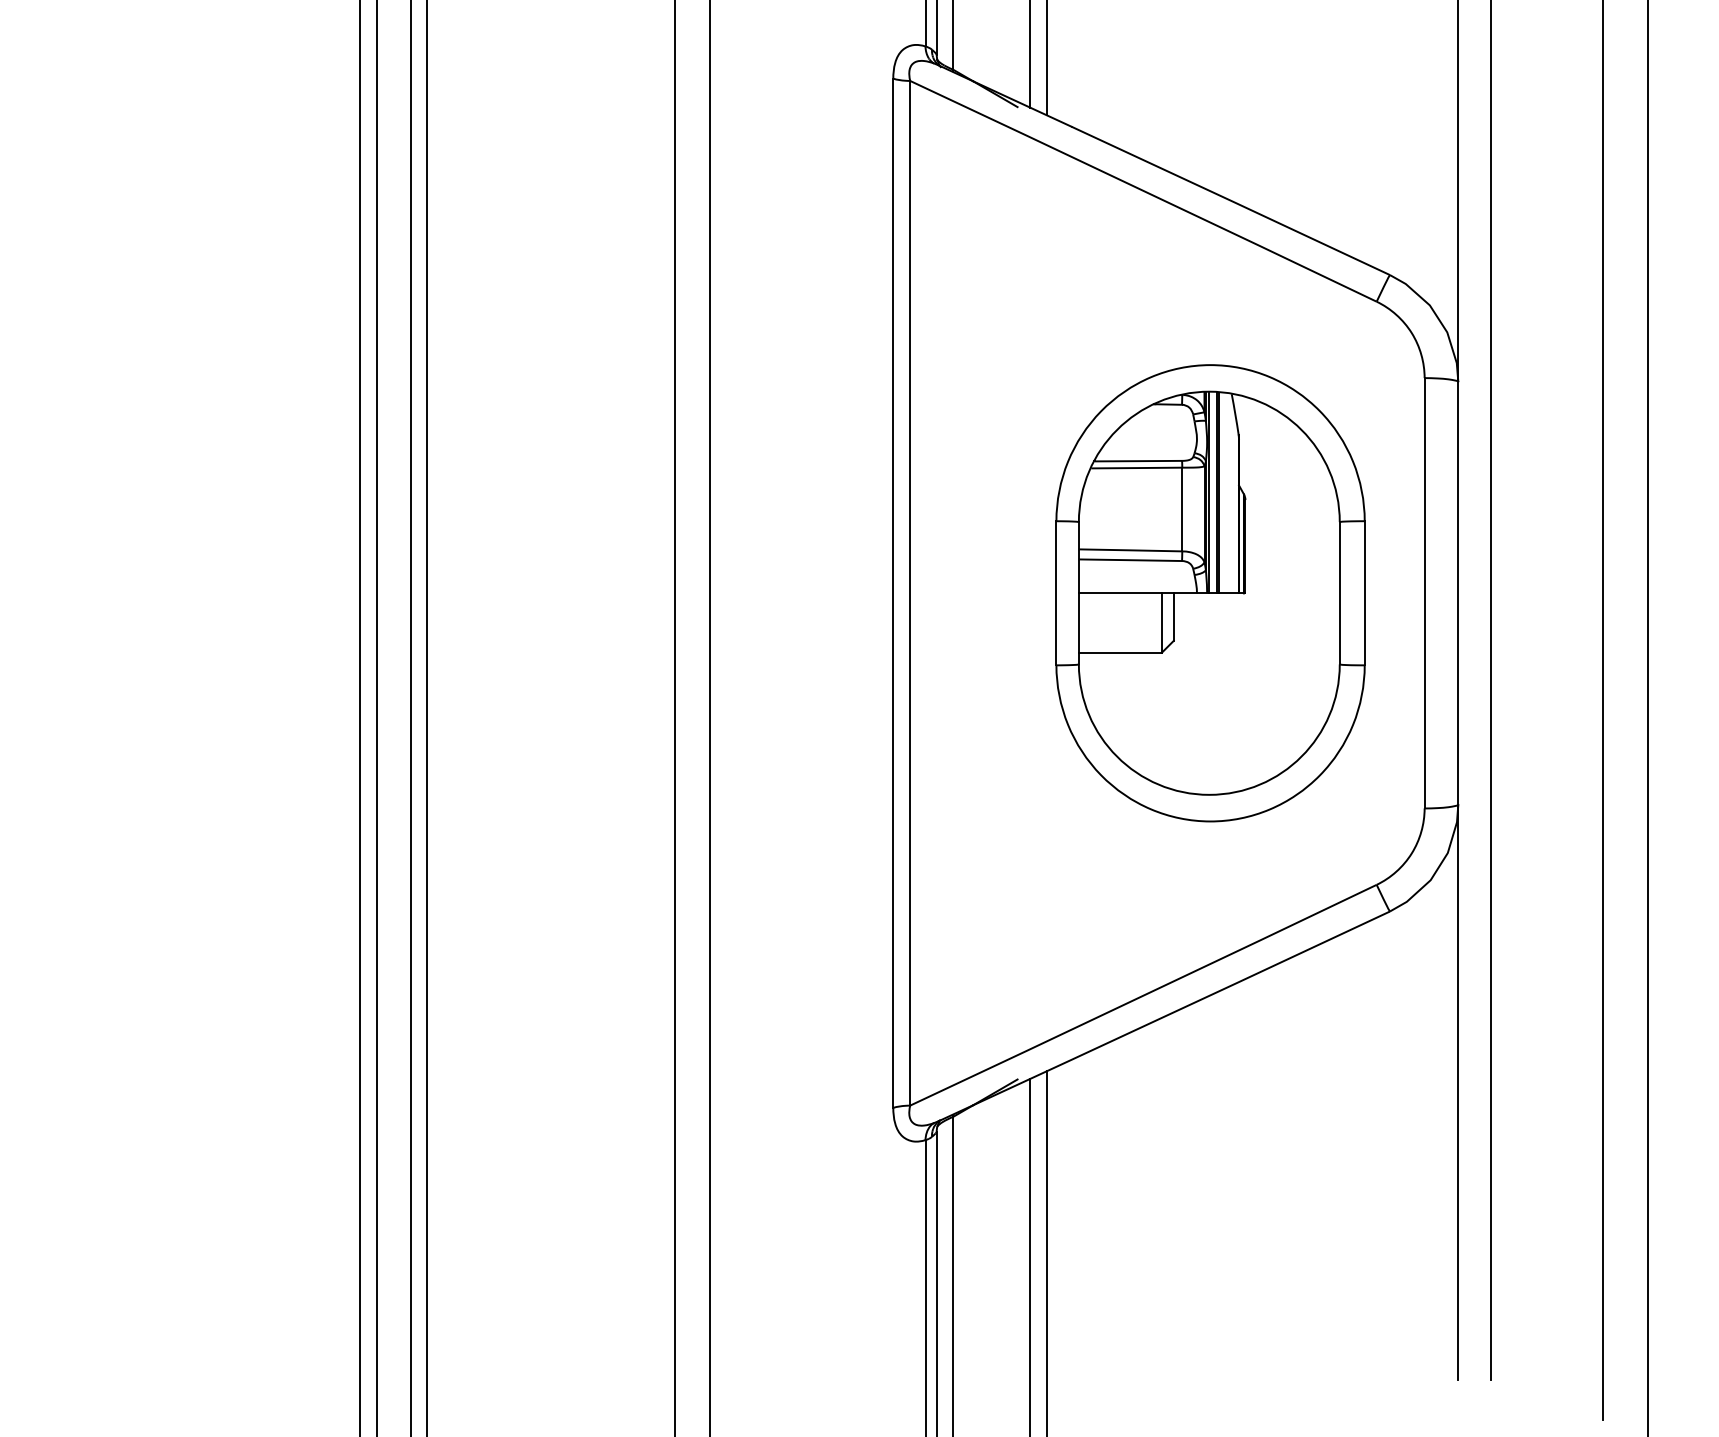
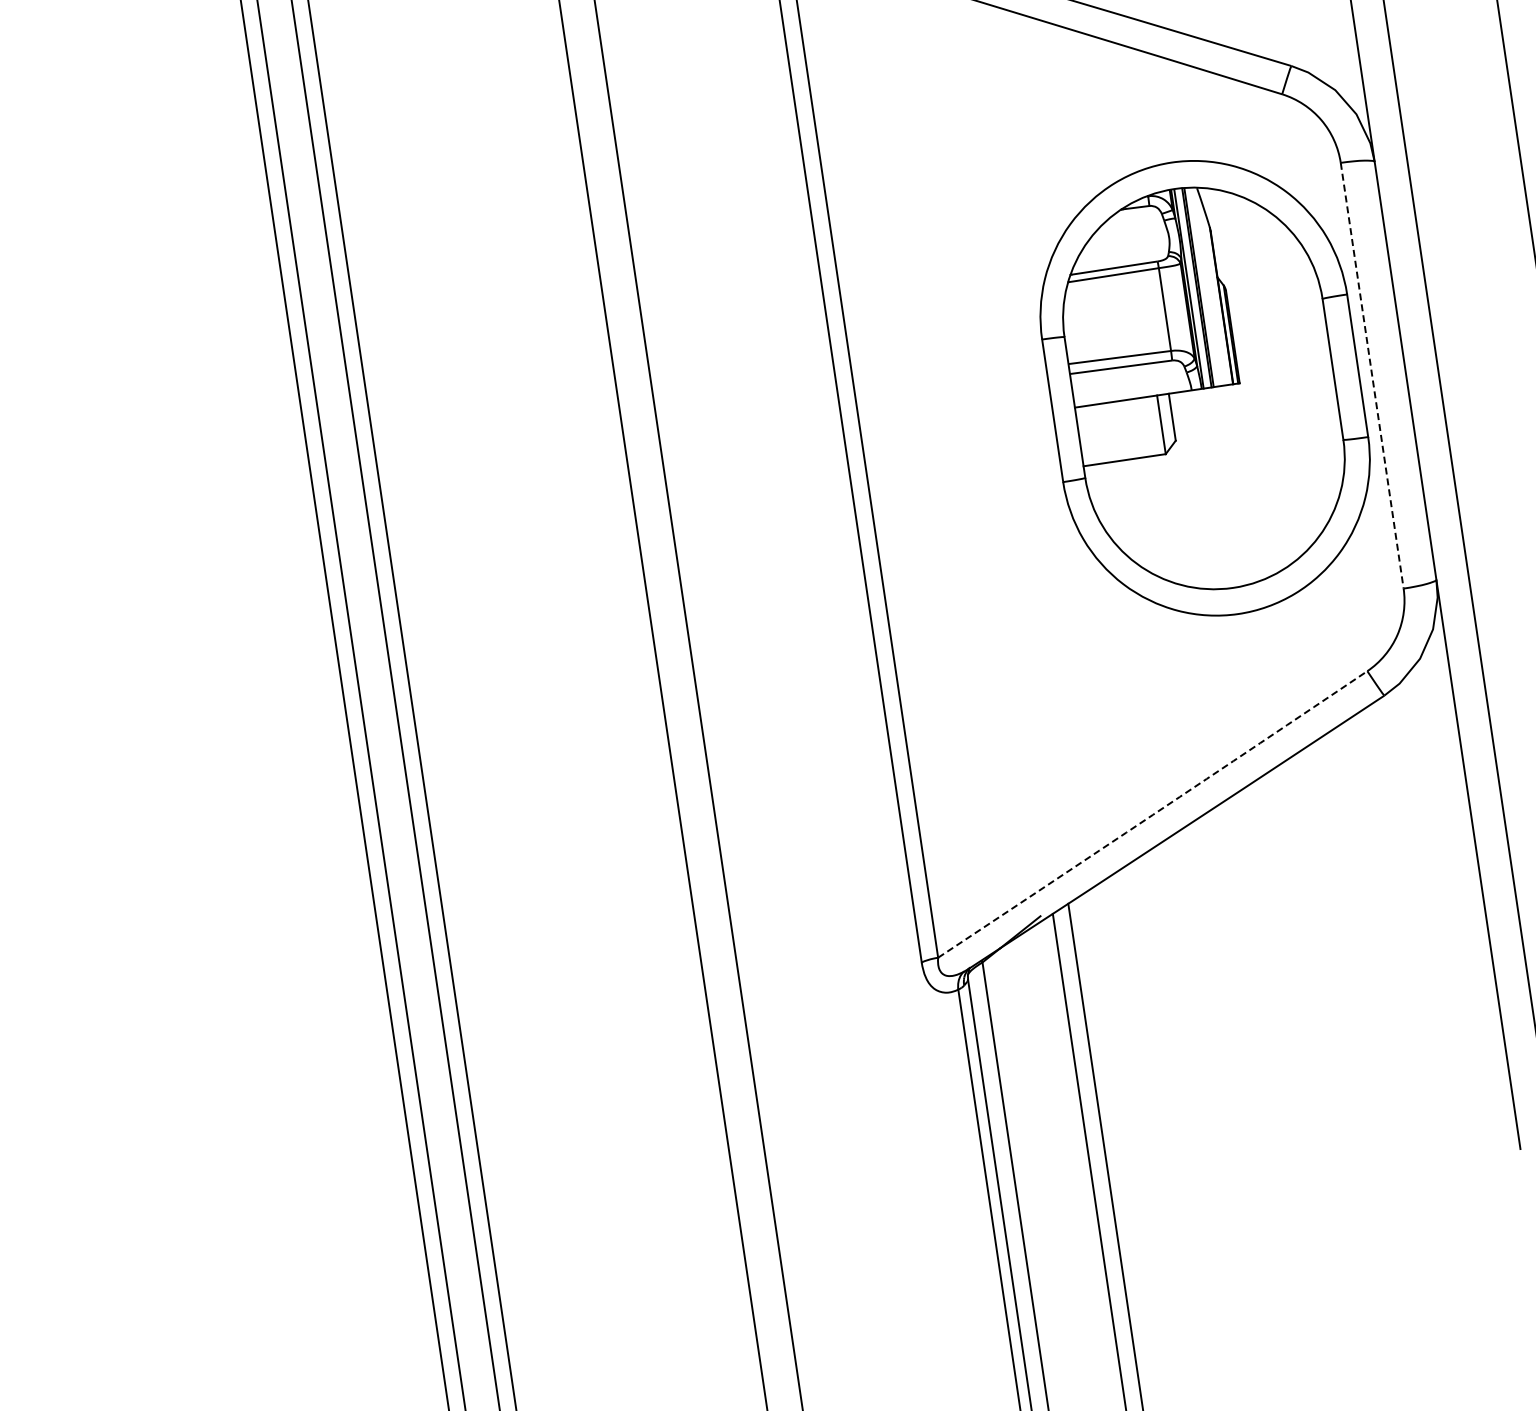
part: (1210, 593) -> (1205, 388), moved
line: (1424, 593) -> (1372, 375), solid -> dashed
arc: (1143, 995) -> (1152, 814), solid -> dashed

